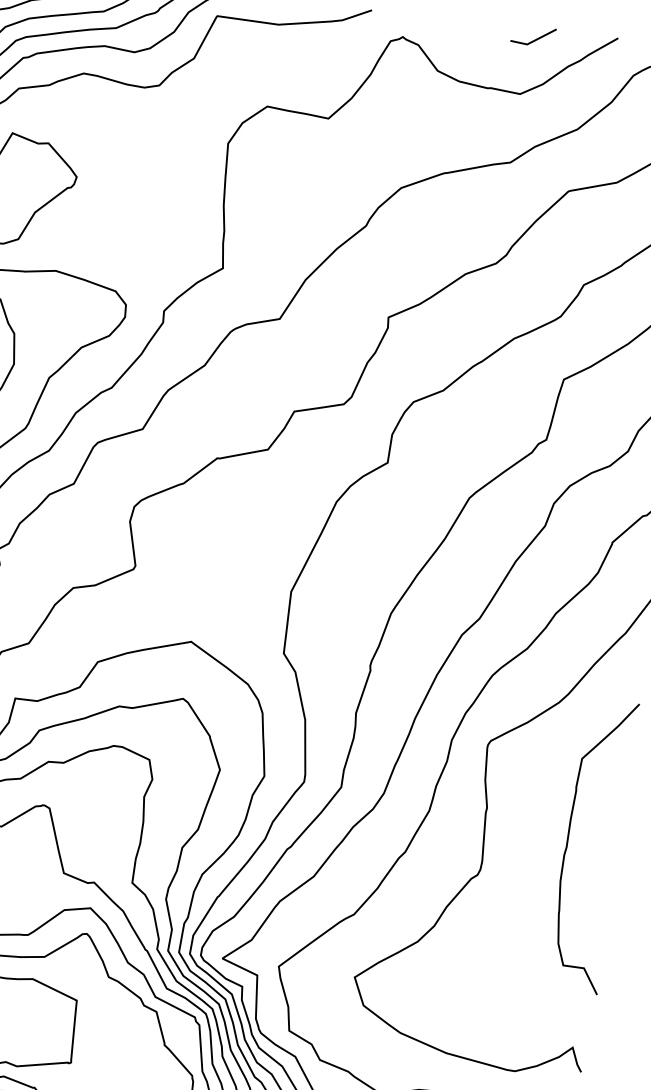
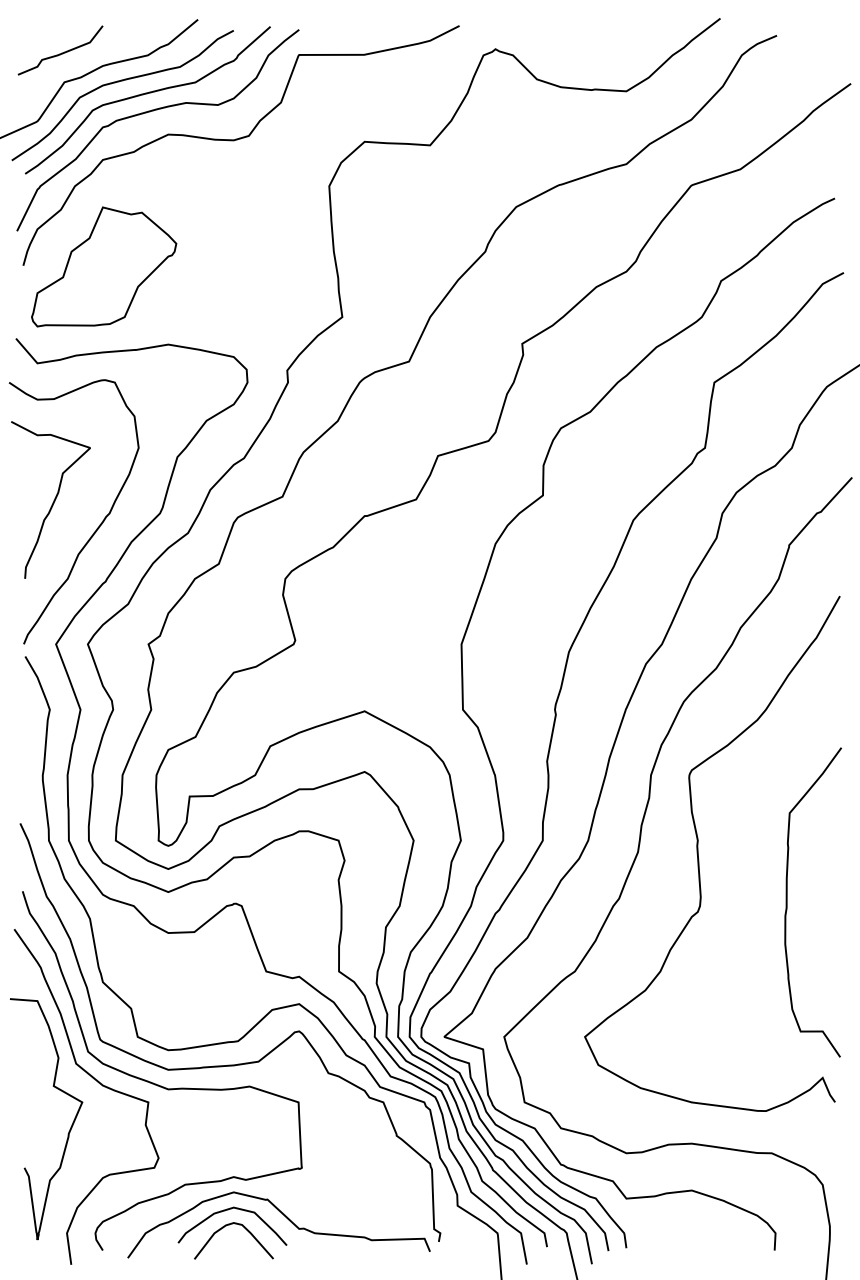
line: (535, 38) -> (634, 31), removed
curve: (568, 842) -> (787, 902), moved

